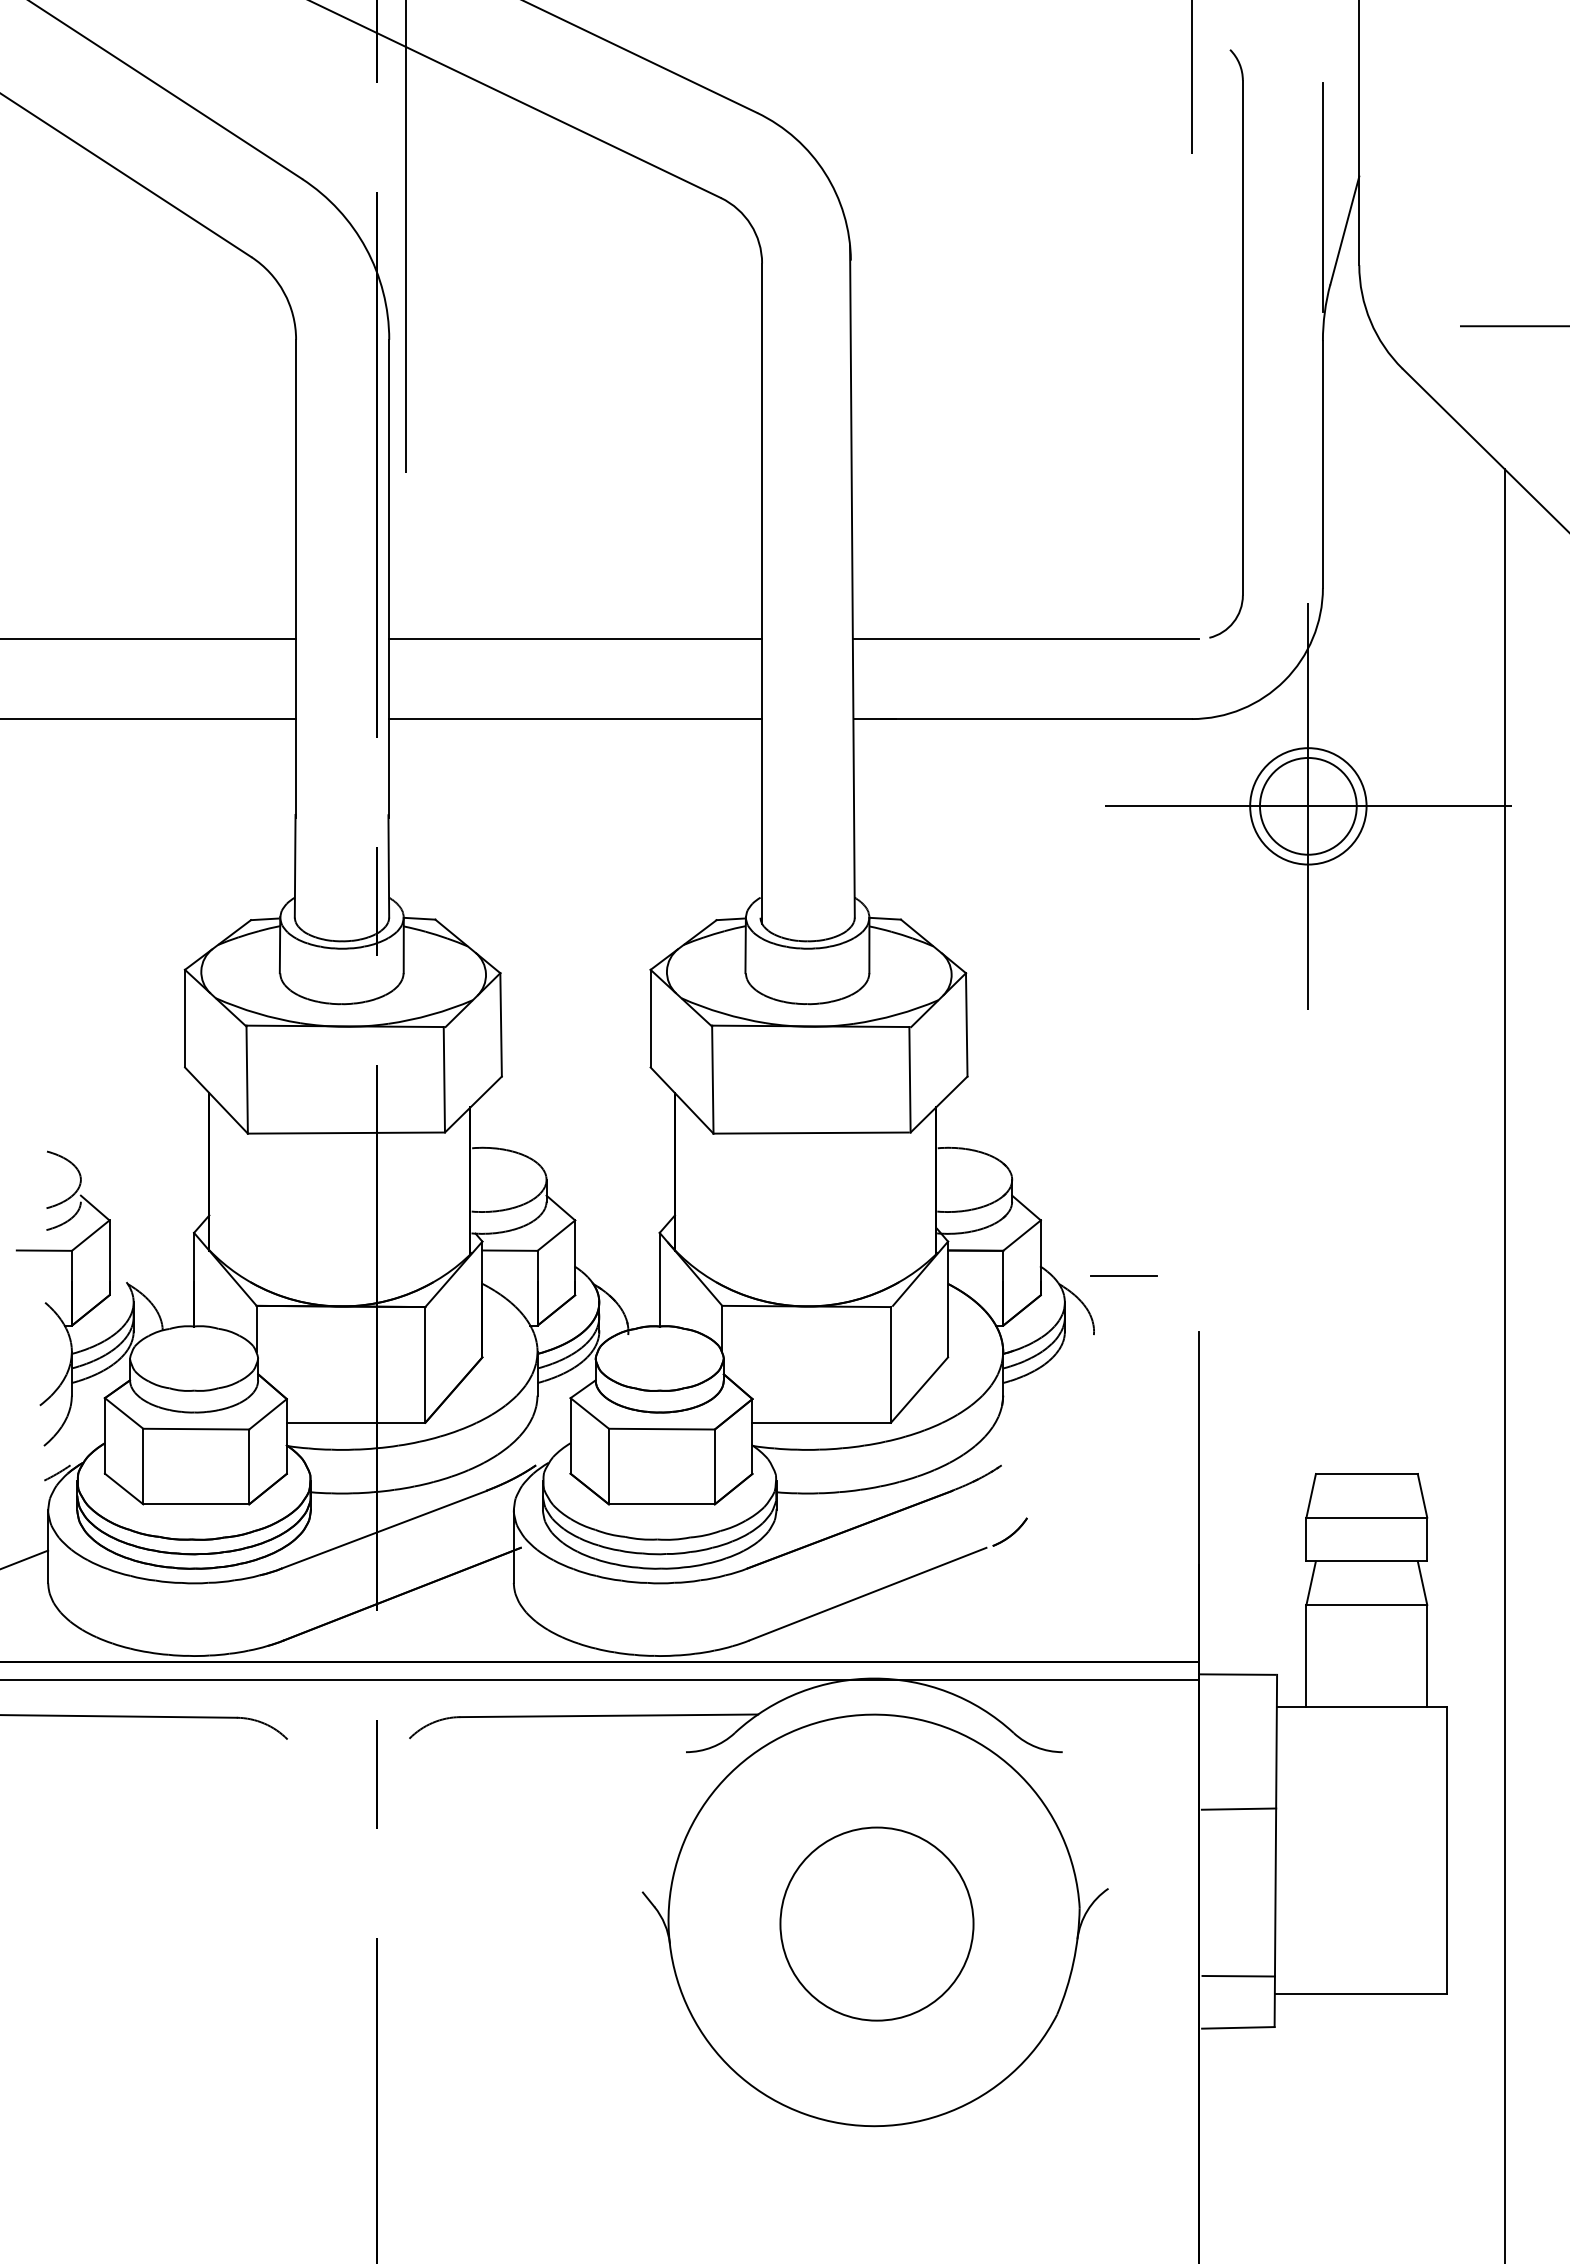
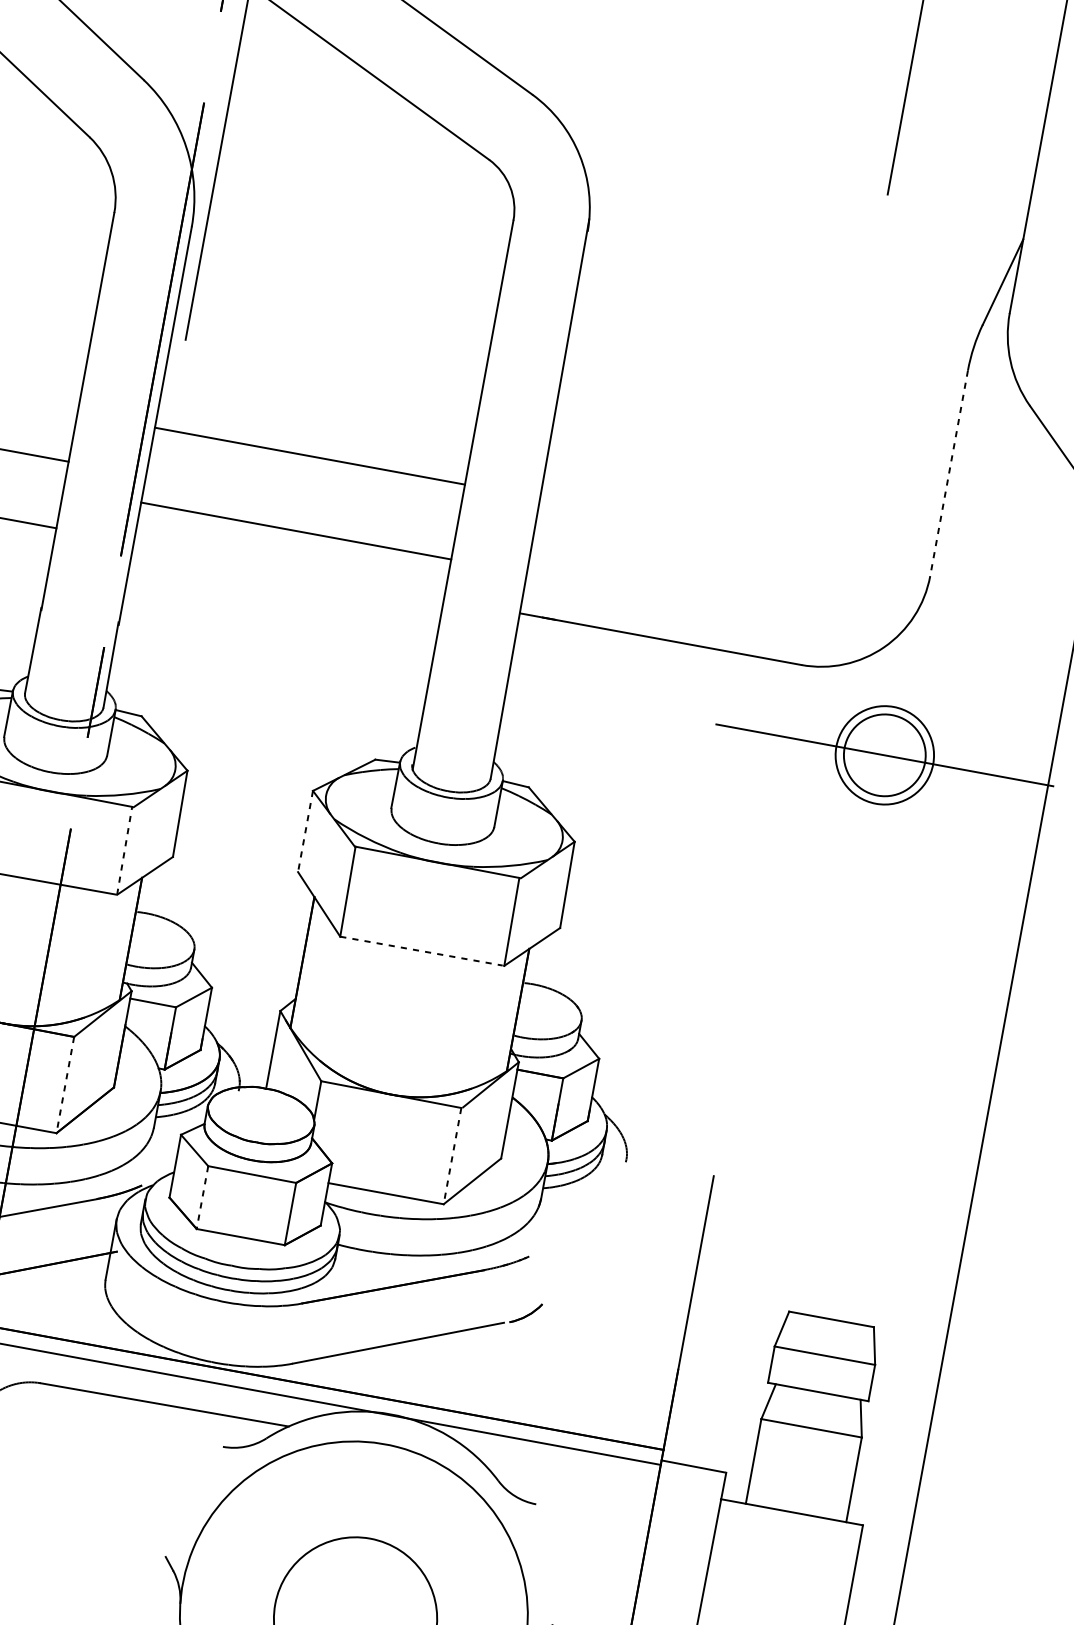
line: (1322, 197) -> (989, 251), removed
part: (1242, 343) -> (900, 360), removed
line: (1322, 464) -> (948, 473), solid -> dashed
line: (575, 639) -> (309, 456), moved
line: (1026, 639) -> (675, 573), removed
line: (575, 719) -> (296, 531), moved
line: (1308, 806) -> (884, 755), removed
line: (650, 1018) -> (305, 831), solid -> dashed
line: (444, 1079) -> (124, 850), solid -> dashed
line: (811, 1133) -> (421, 951), solid -> dashed
line: (1123, 1275) -> (659, 1117), removed
line: (425, 1364) -> (65, 1084), solid -> dashed
line: (890, 1364) -> (452, 1155), solid -> dashed
line: (608, 1466) -> (202, 1197), solid -> dashed
line: (1238, 1808) -> (673, 1577), removed

